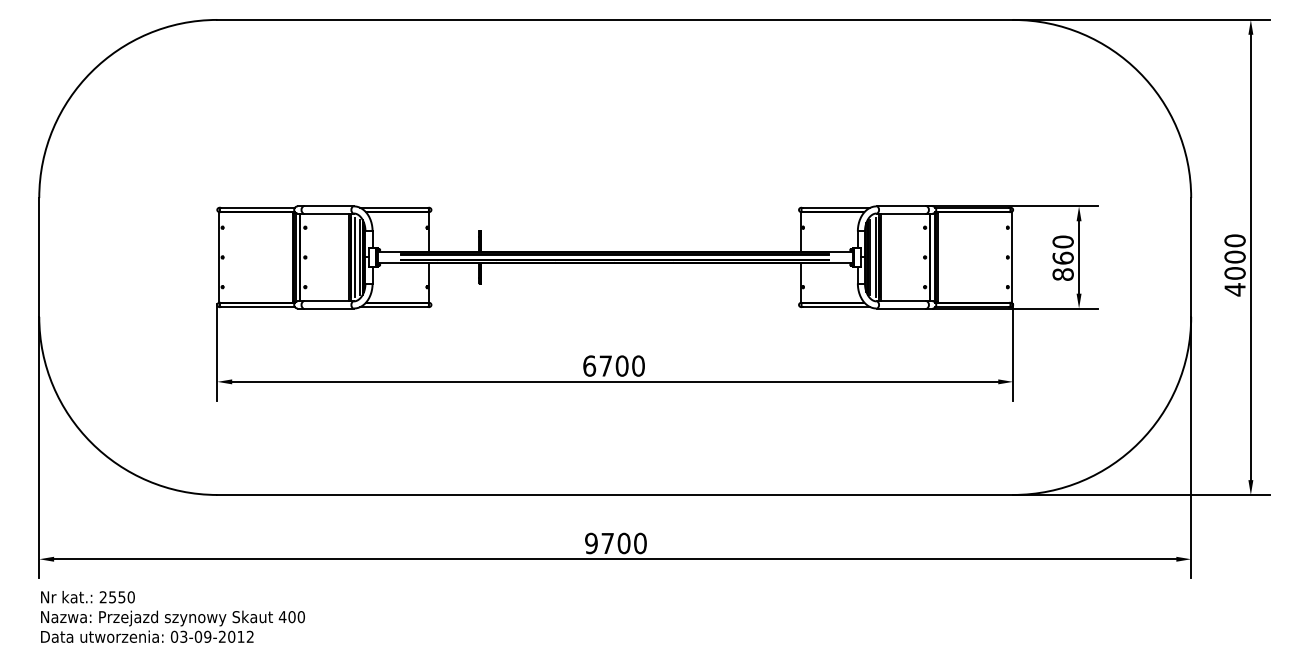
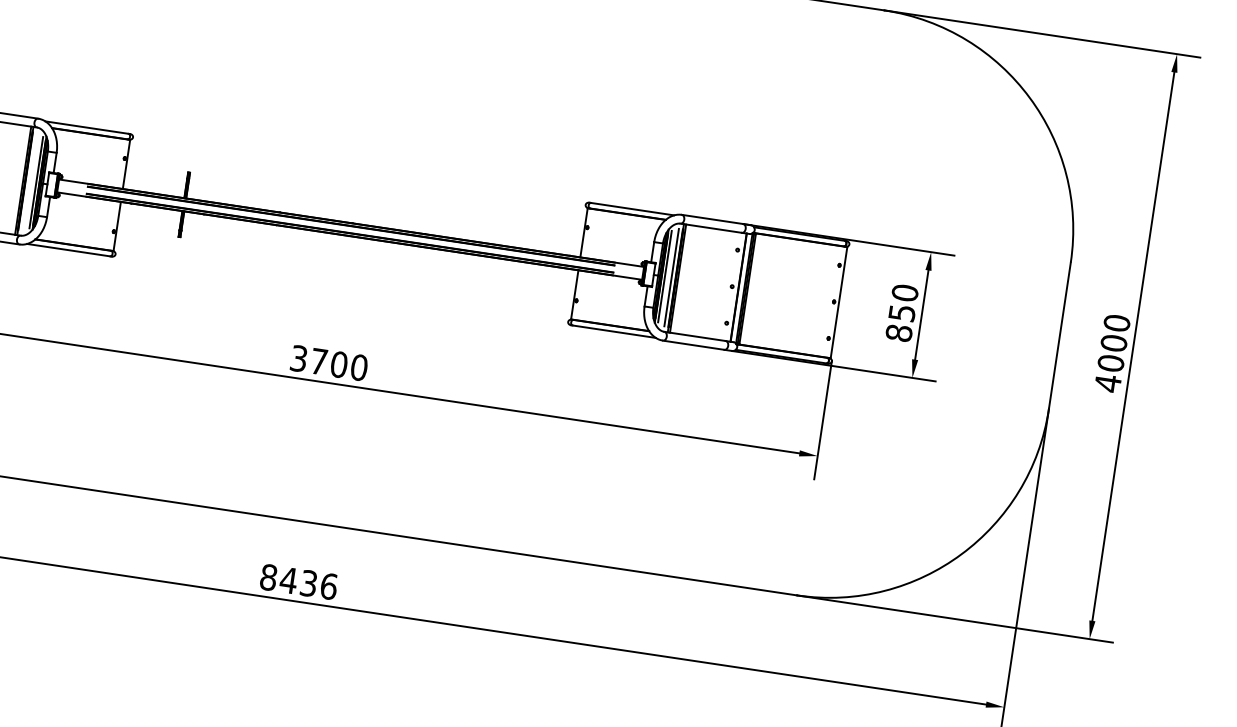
line: (354, 256) -> (29, 180), removed
text: (1062, 257) -> (901, 312), 860 -> 850
text: (589, 365) -> (299, 357), 6700 -> 3700
text: (615, 543) -> (298, 581), 9700 -> 8436

